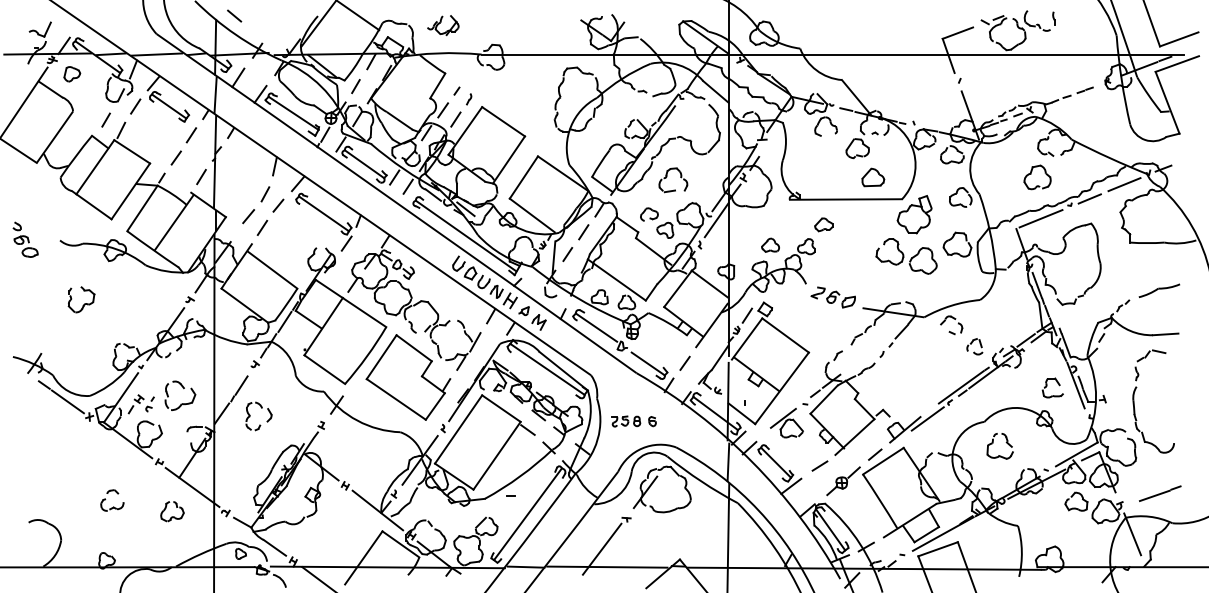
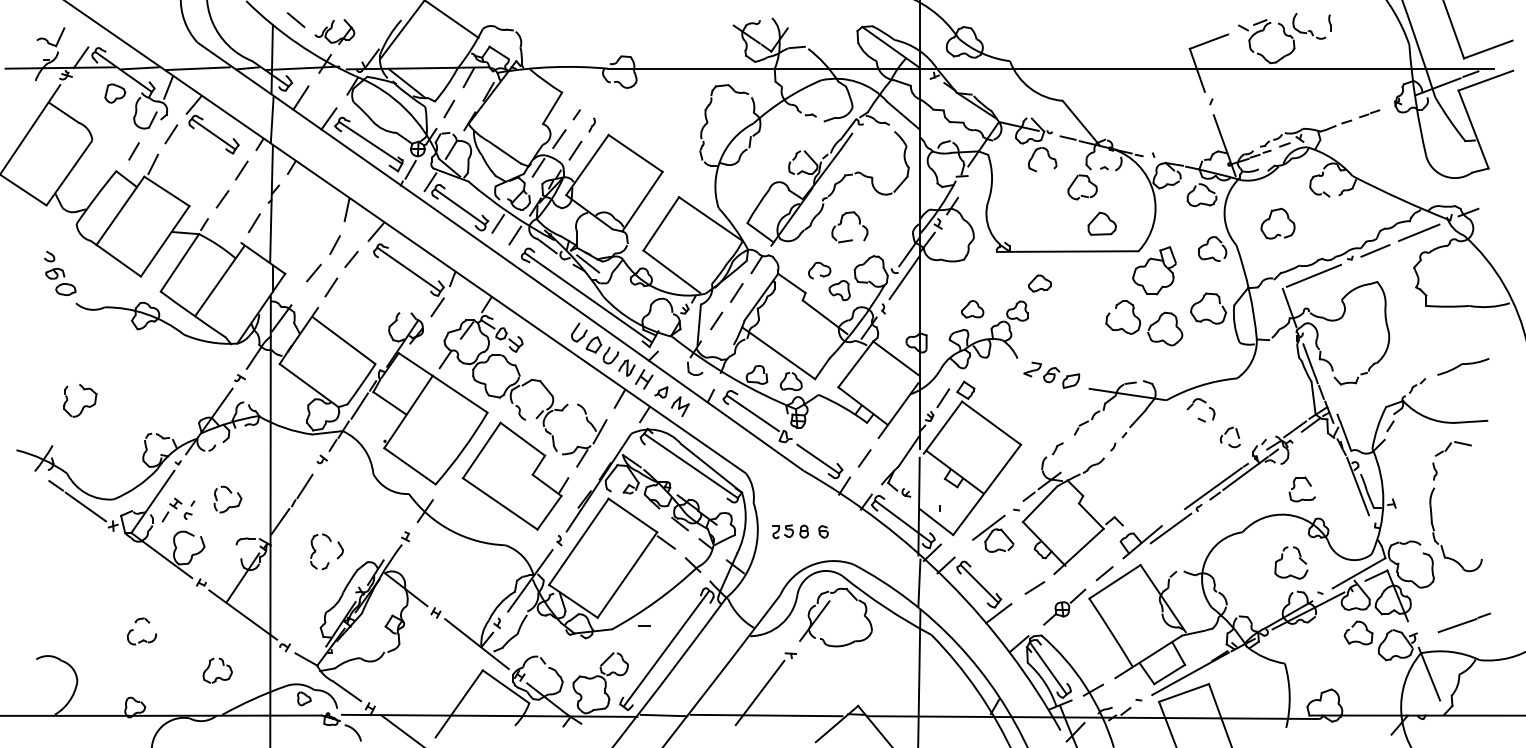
part: (443, 25) -> (335, 31), moved
part: (72, 74) -> (115, 93), moved
part: (1031, 174) -> (1270, 220), moved
part: (25, 239) -> (60, 273), moved
part: (81, 299) -> (80, 400), moved
part: (1052, 387) -> (1301, 488), moved
part: (180, 396) -> (227, 500), size x0.71
part: (250, 416) -> (316, 551), moved
part: (993, 443) -> (1282, 559), moved
part: (172, 511) -> (217, 670), moved

